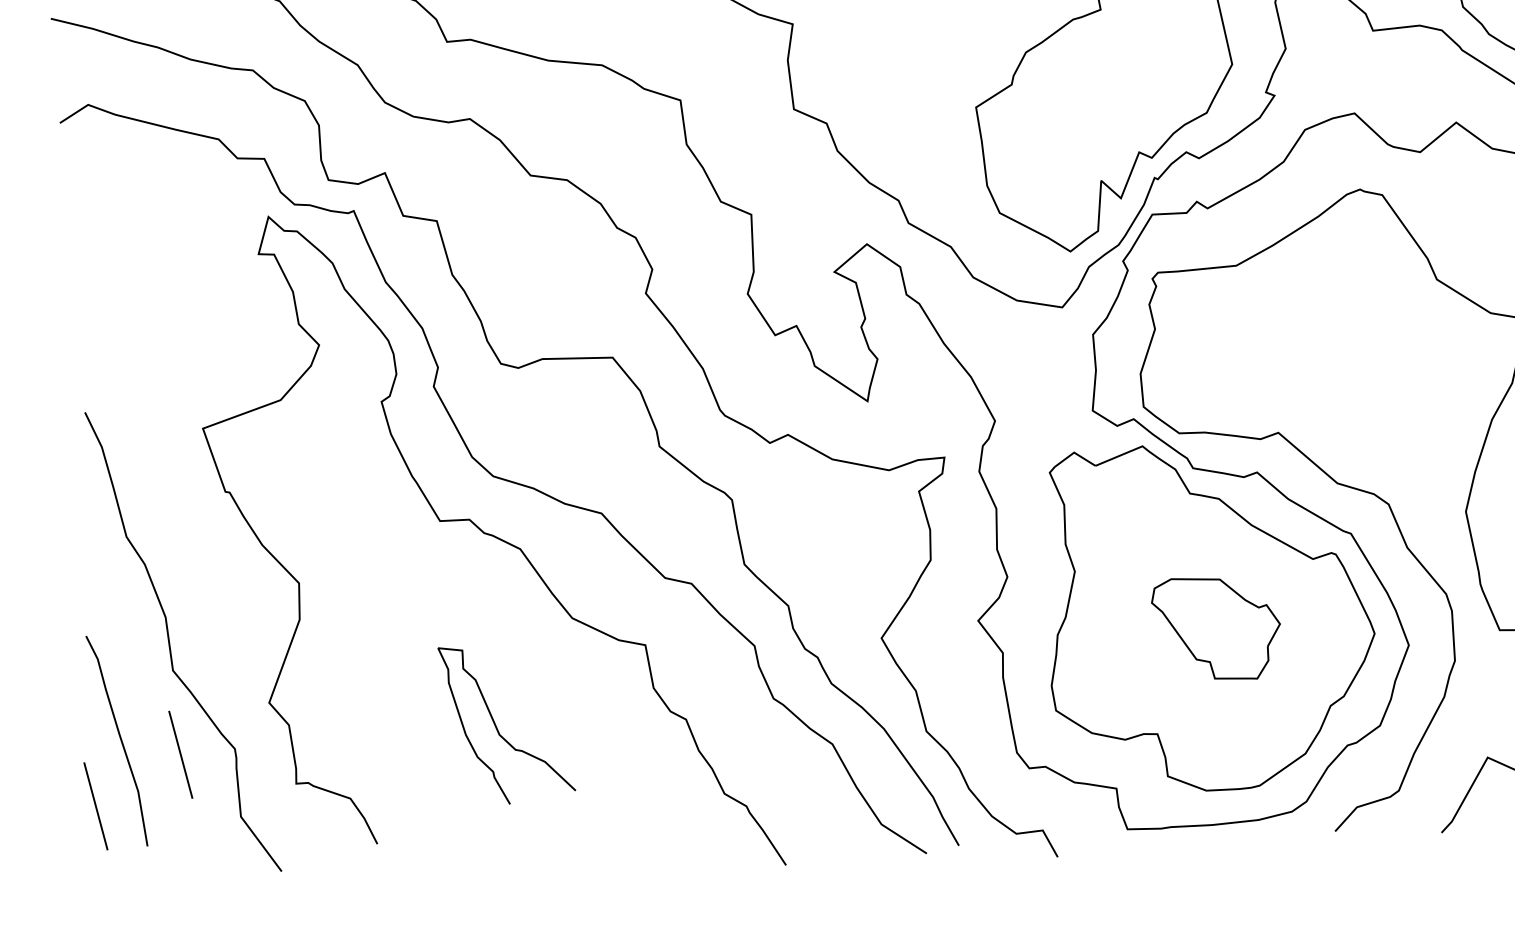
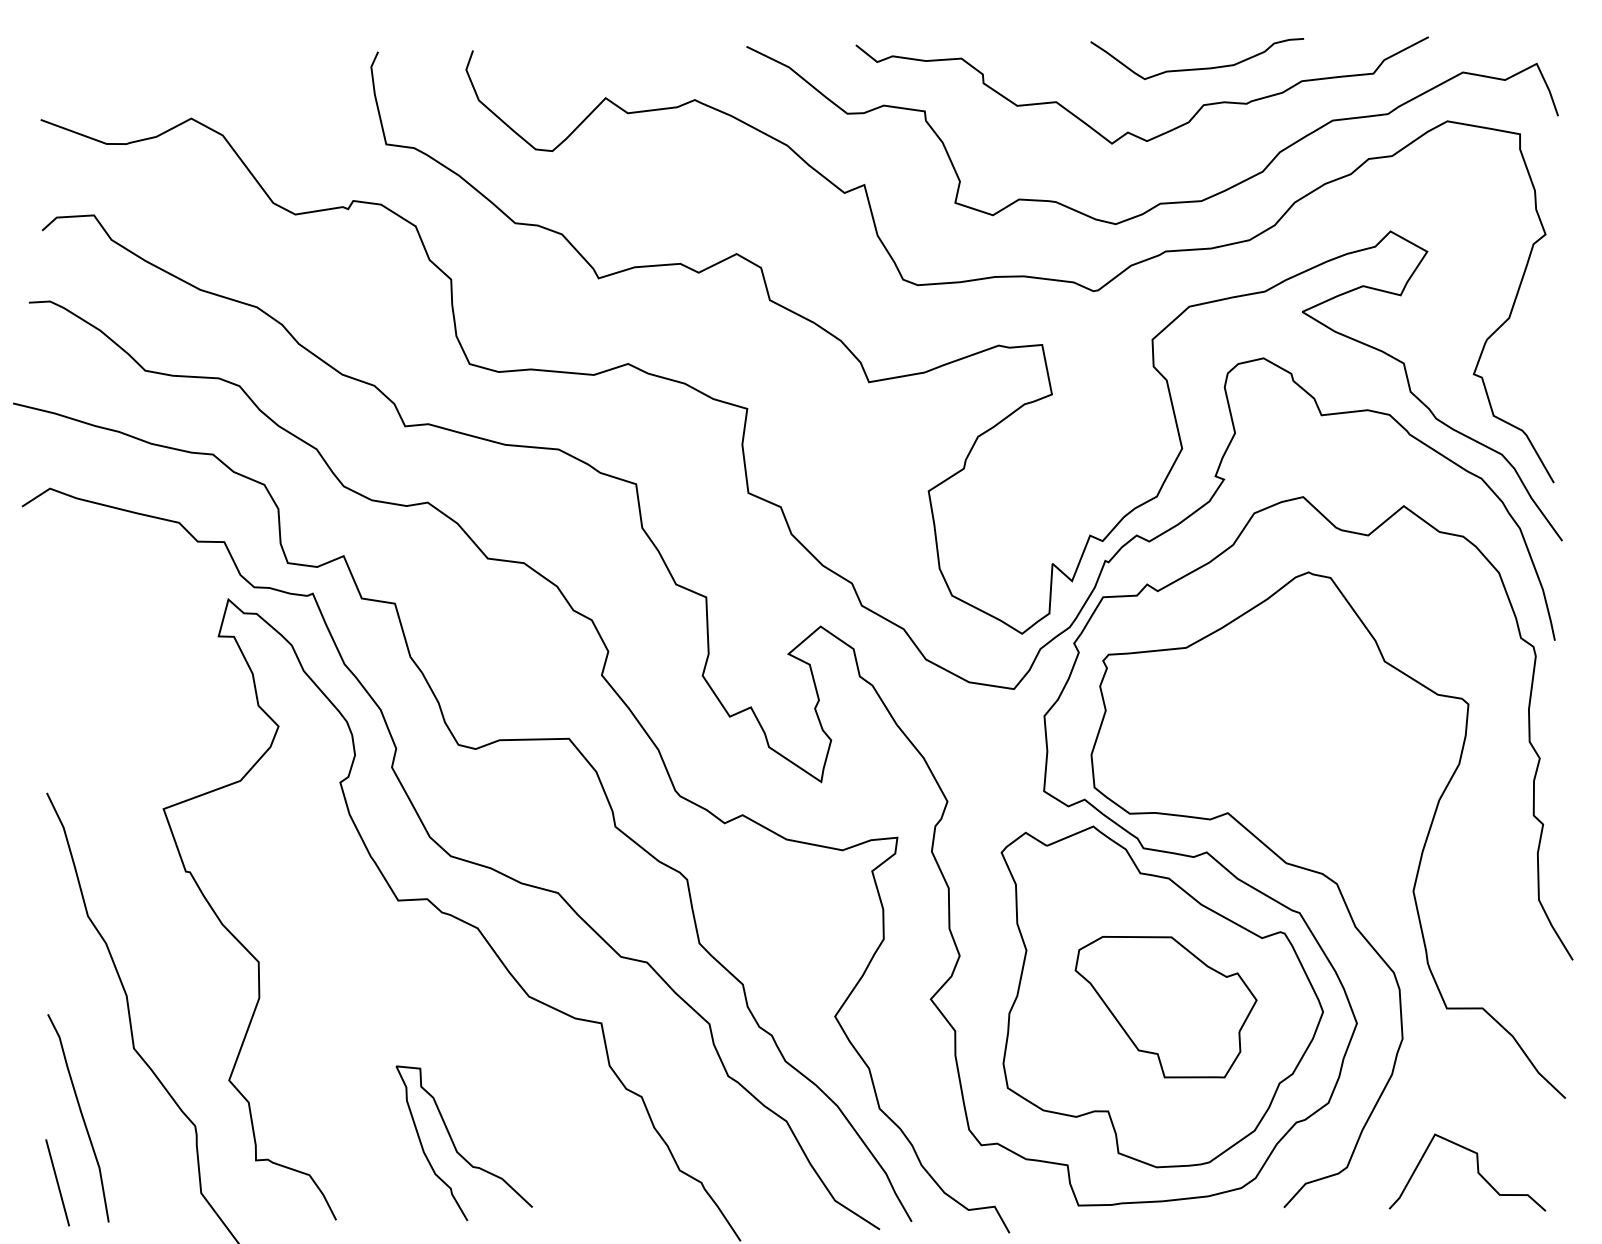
part: (1215, 629) -> (1165, 1007), size x1.43
curve: (497, 728) -> (455, 1145), moved
line: (180, 754) -> (141, 1131), removed

